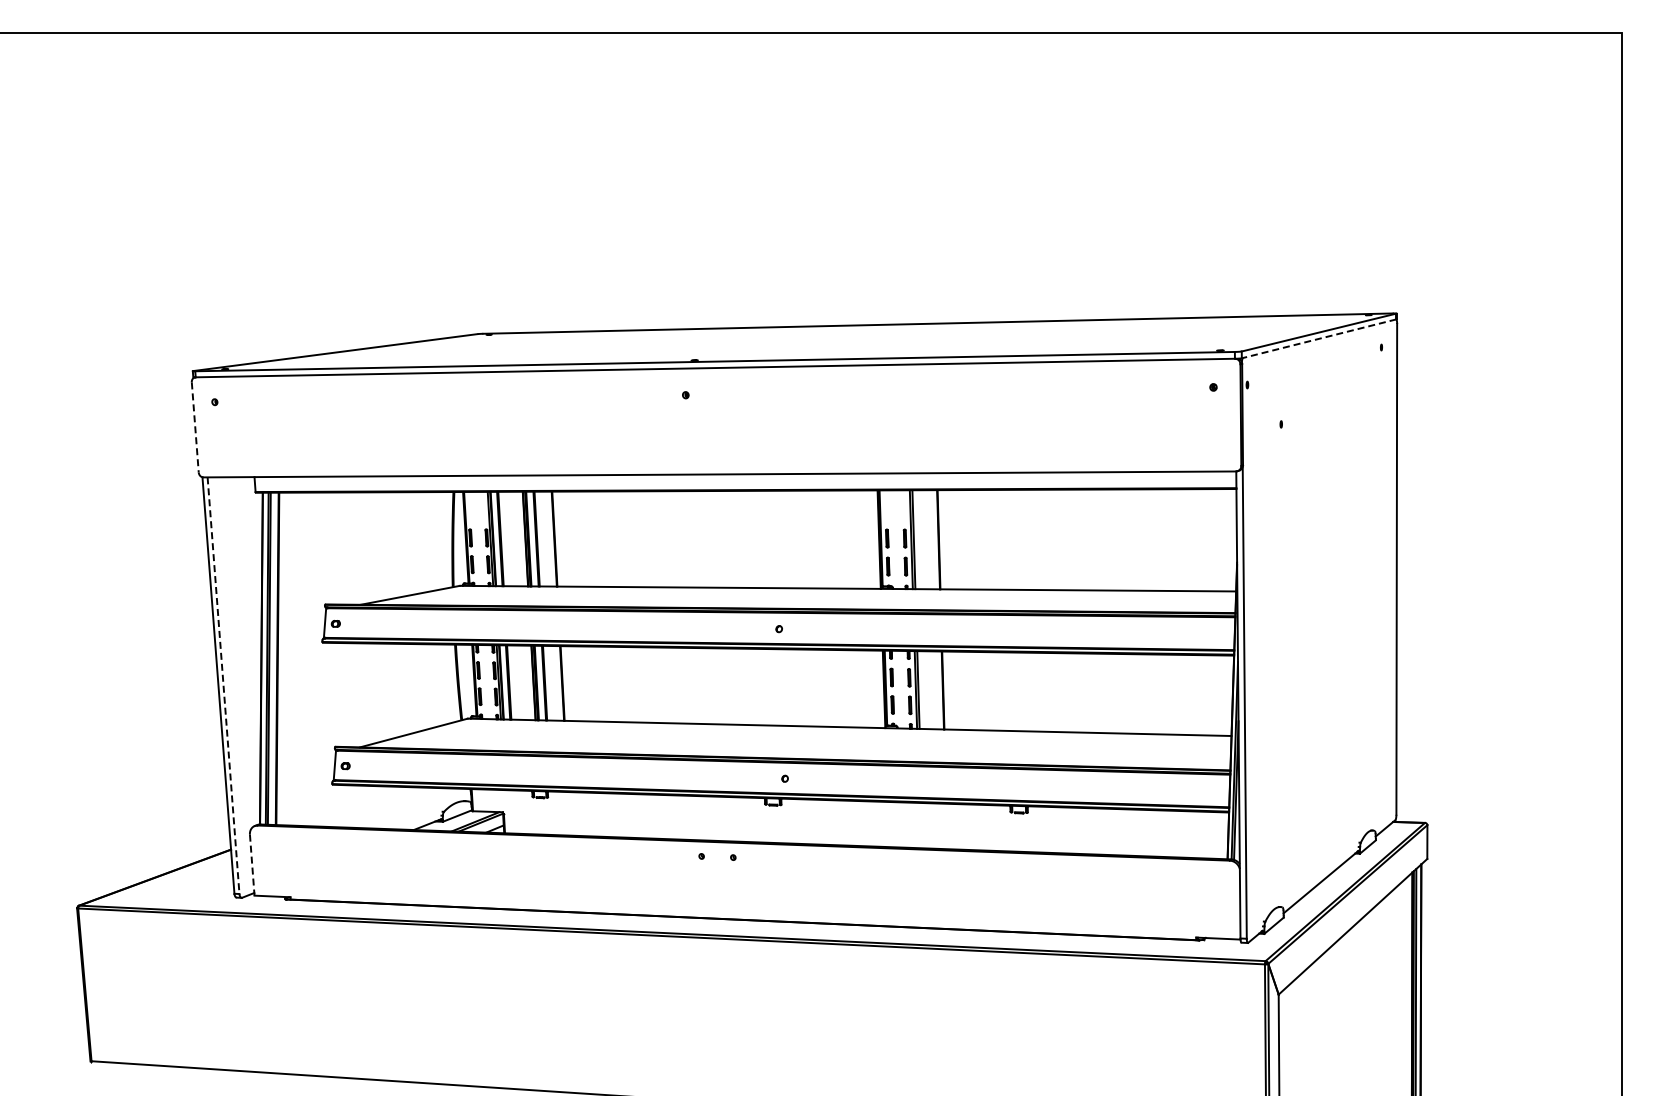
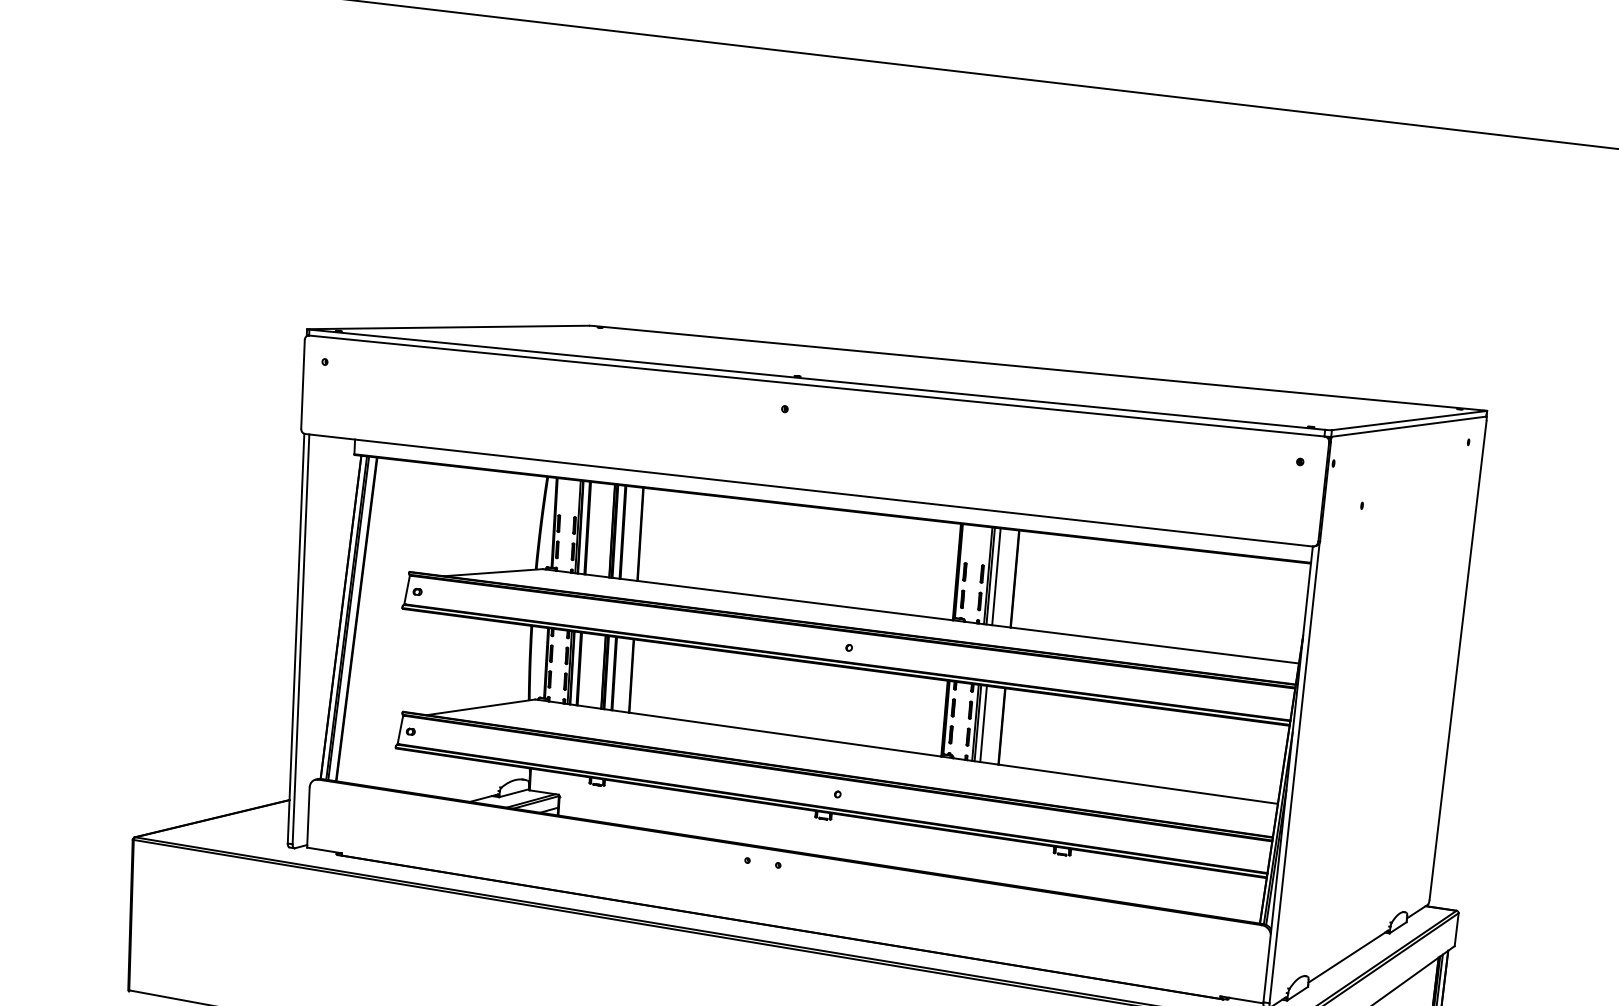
line: (1319, 338) -> (1409, 426), dashed -> solid
line: (195, 427) -> (303, 384), dashed -> solid
line: (919, 539) -> (996, 576), added
line: (223, 685) -> (300, 639), dashed -> solid
line: (924, 690) -> (983, 724), added
line: (252, 865) -> (308, 817), dashed -> solid

